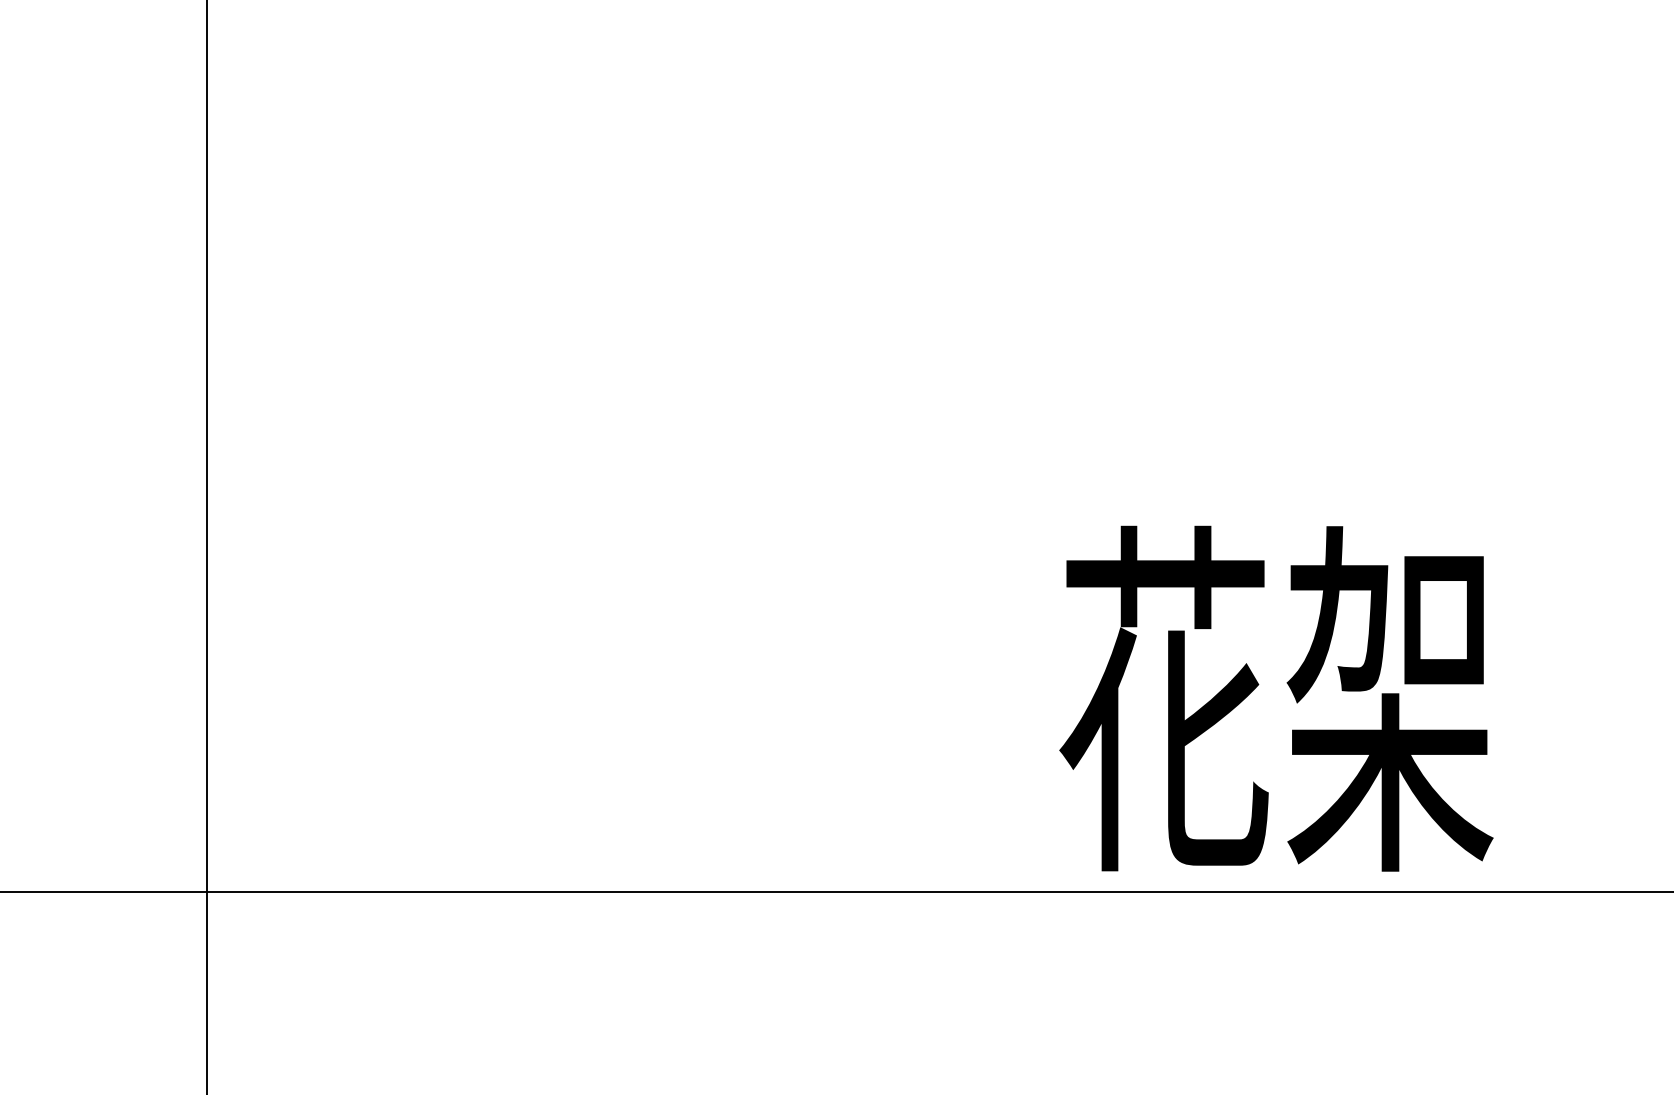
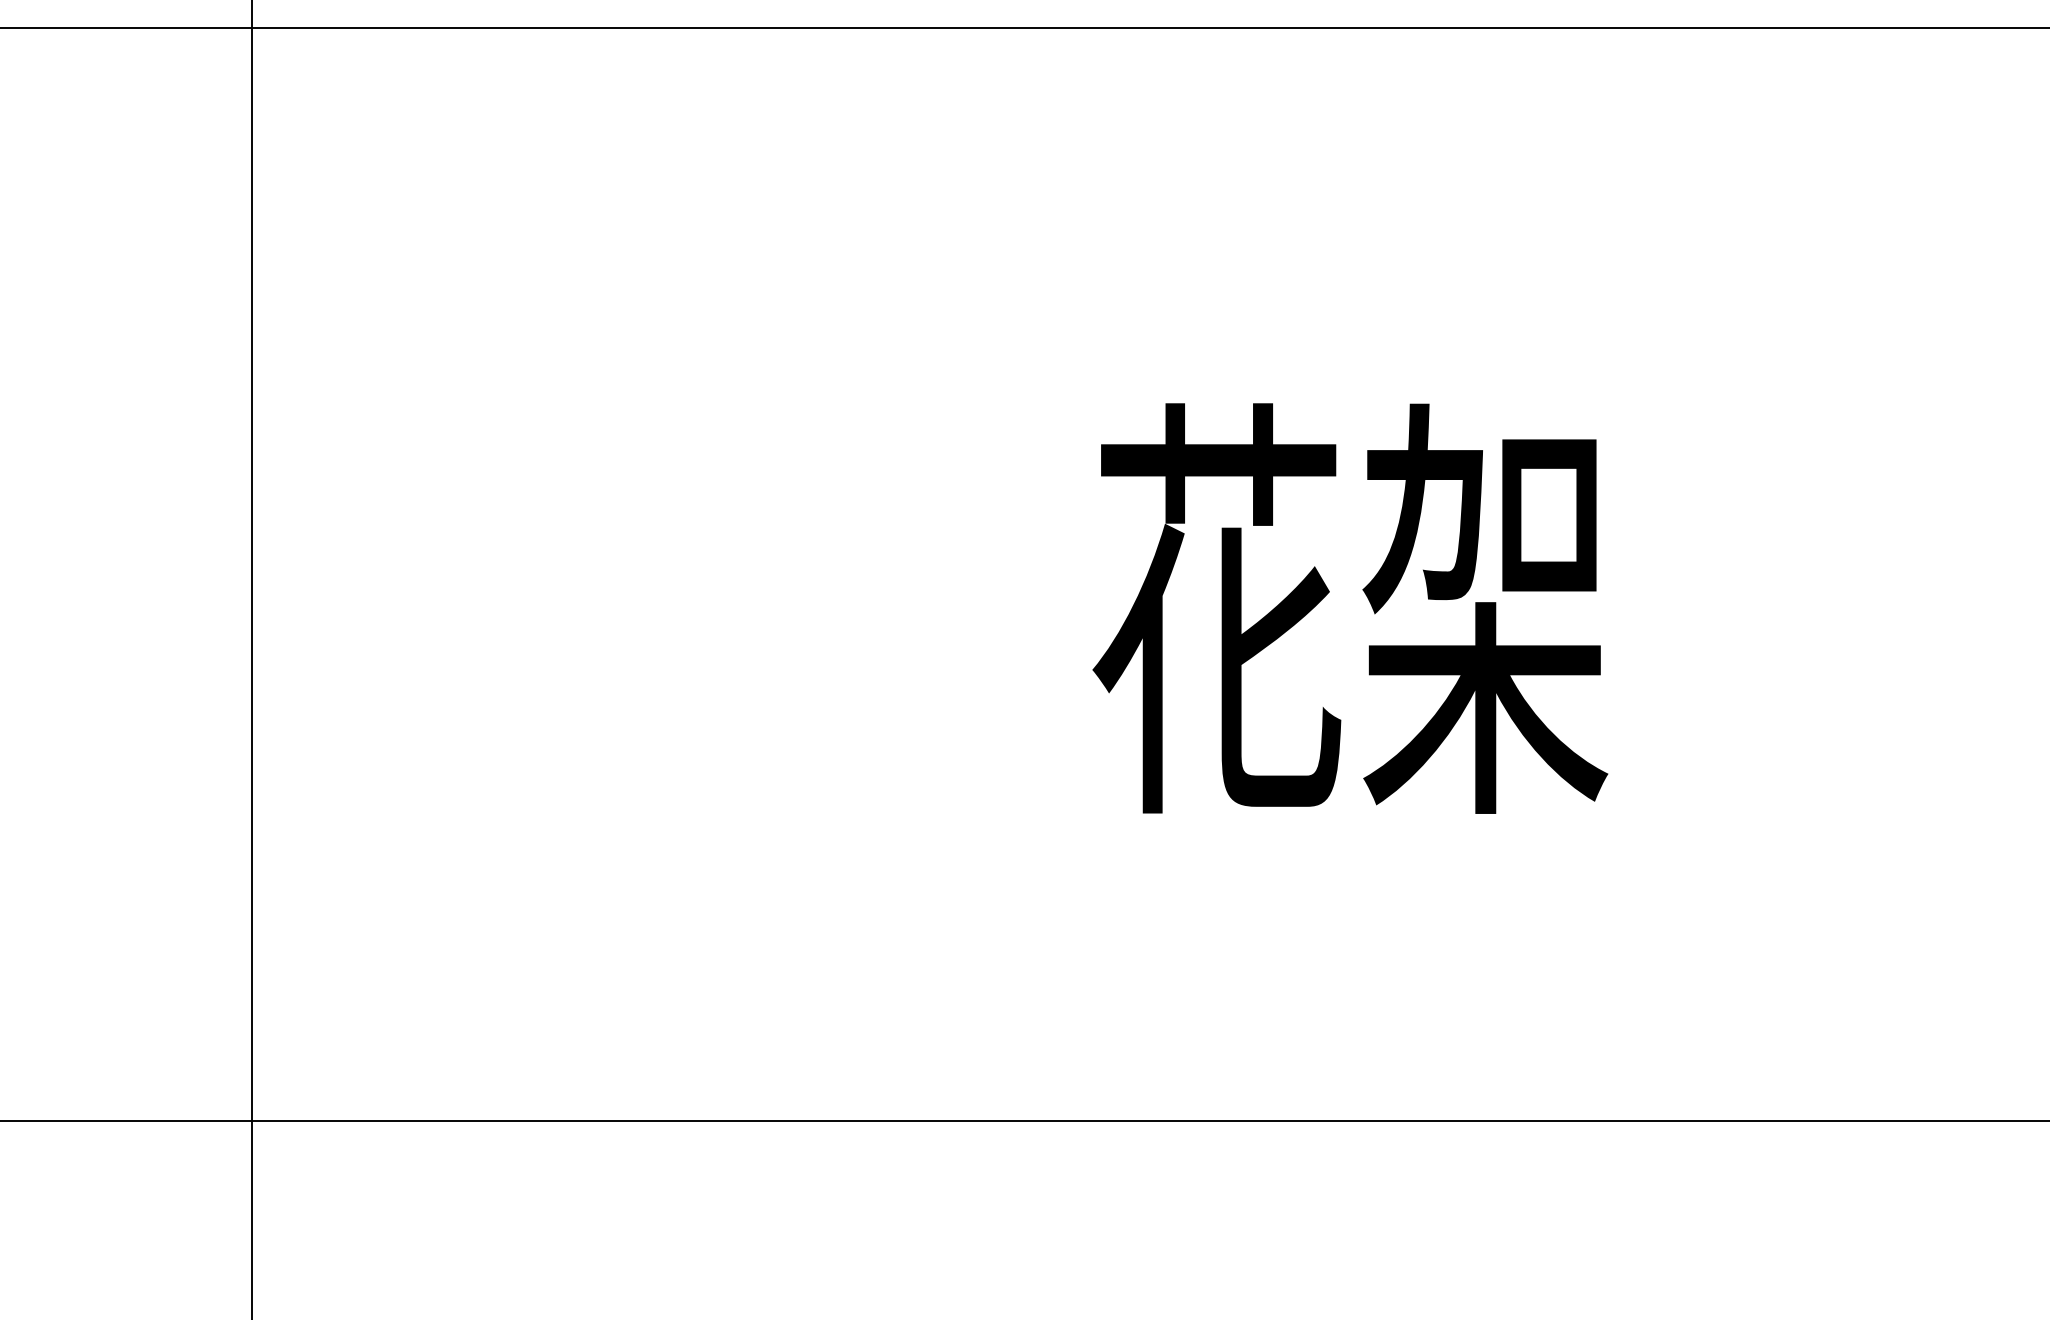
text: (1276, 698) -> (1350, 608), moved

